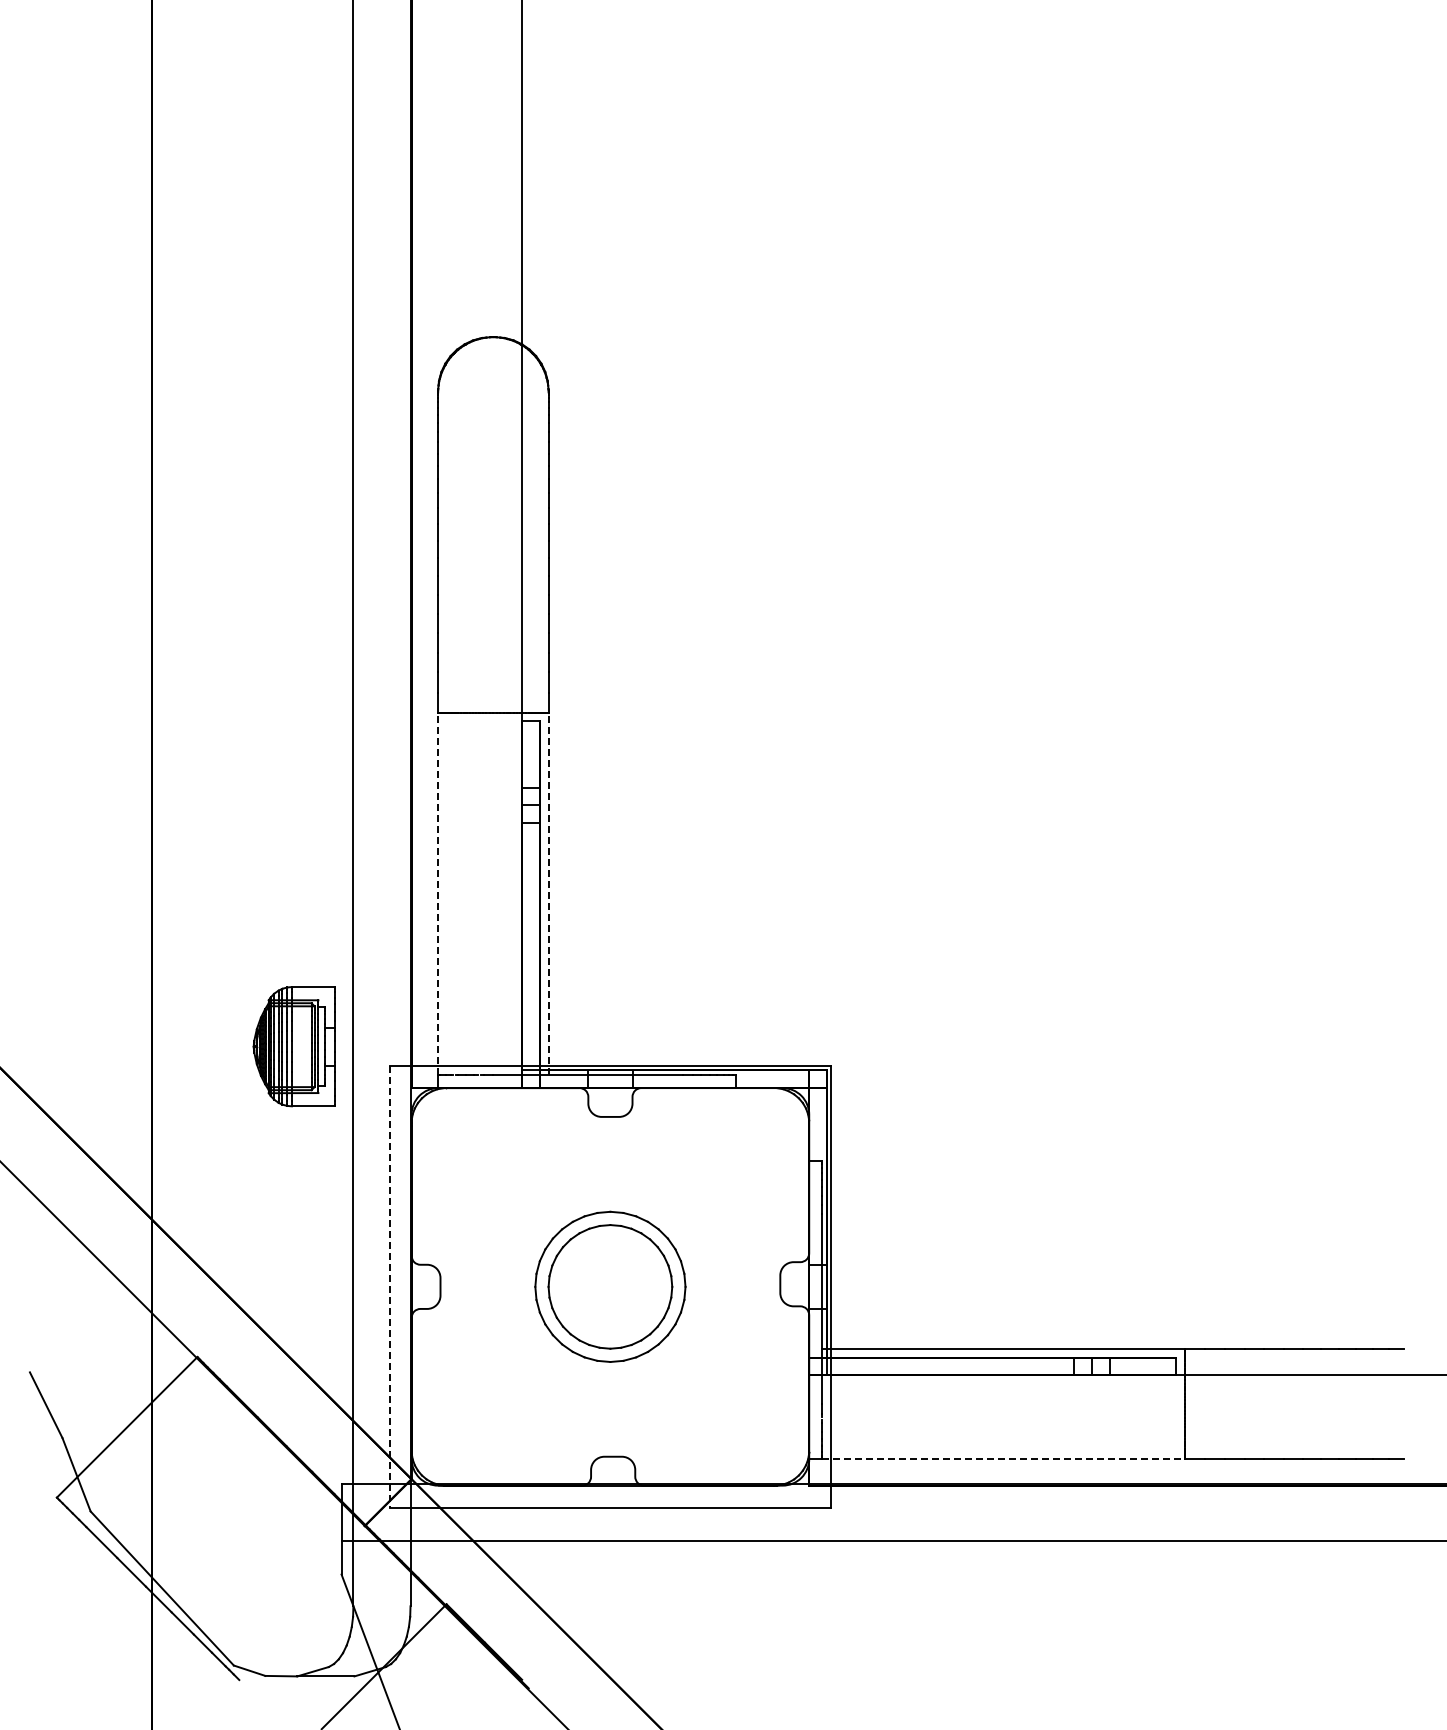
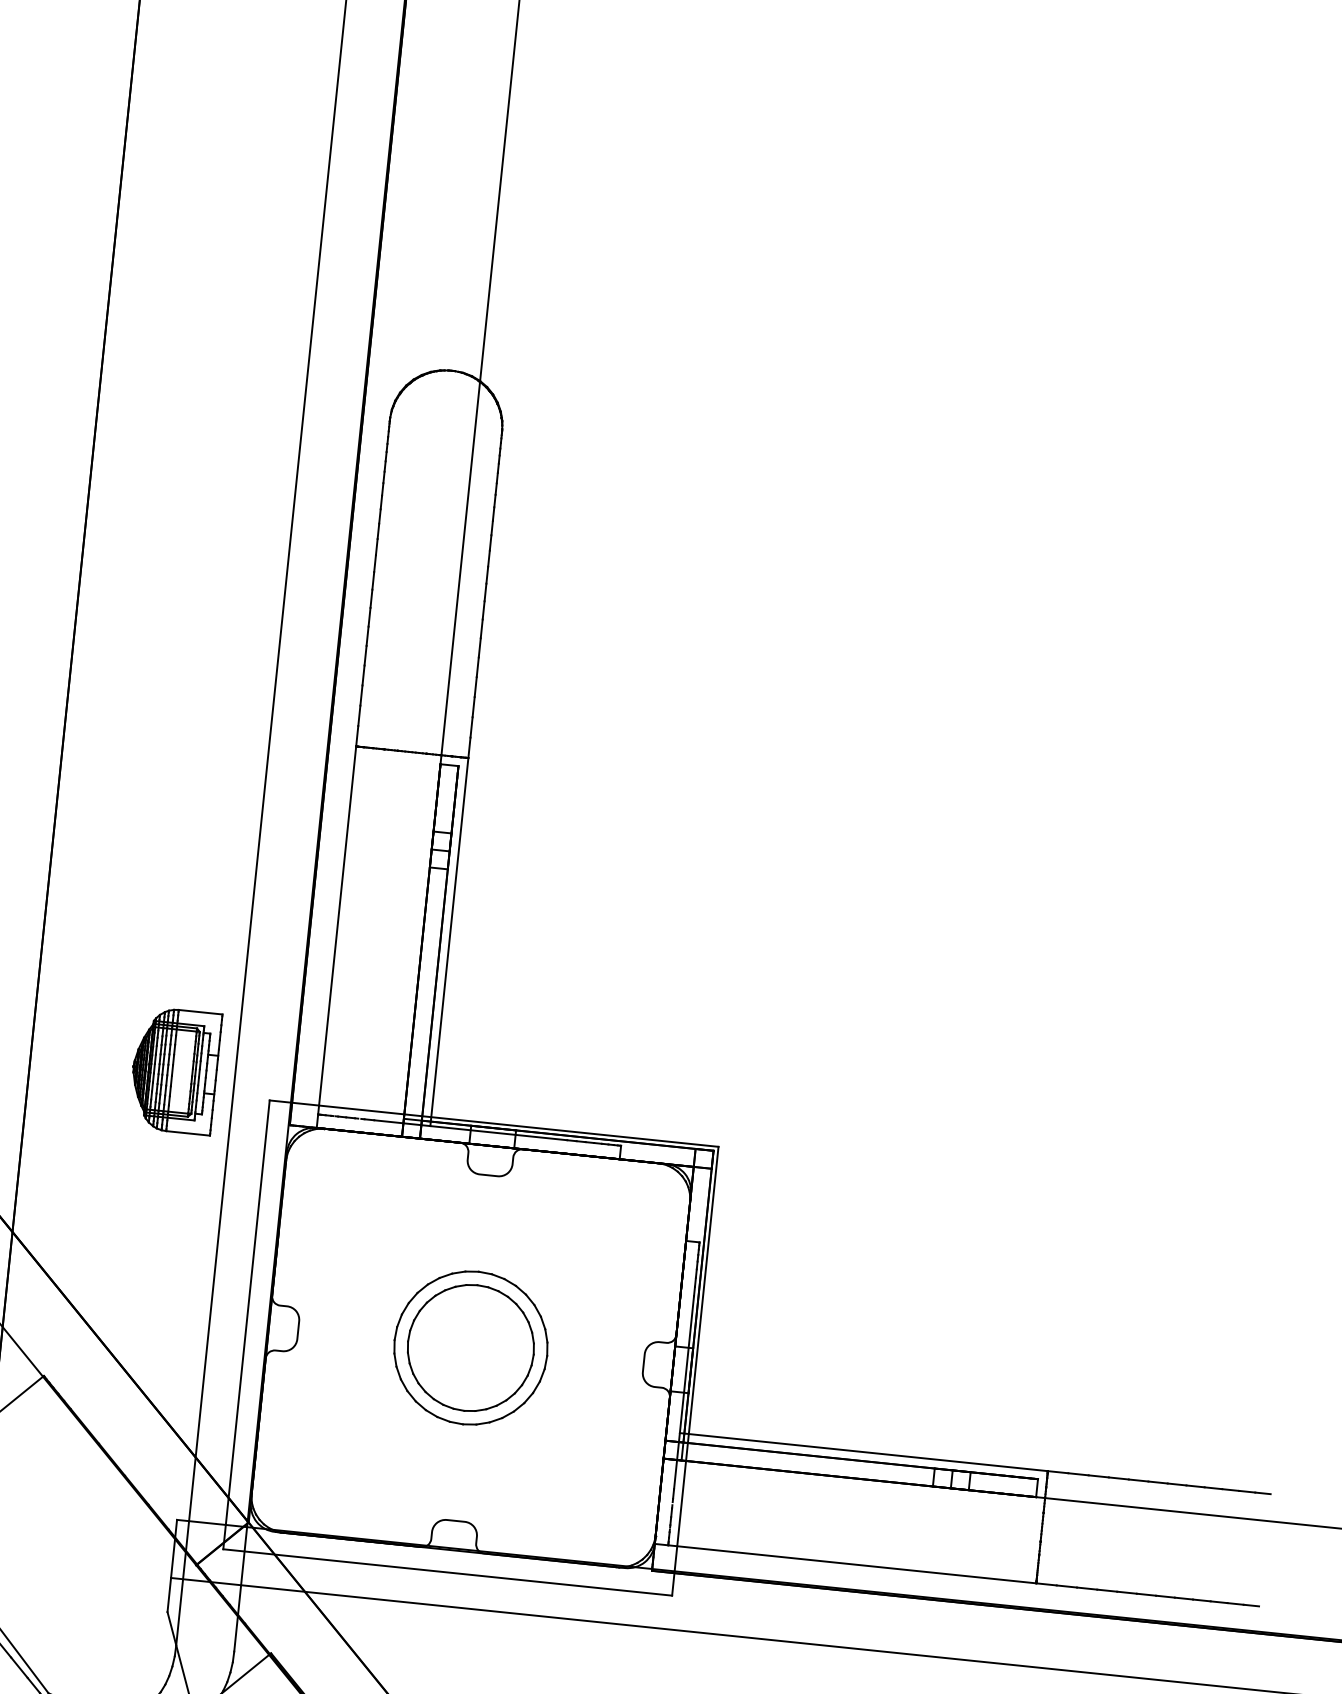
line: (438, 893) -> (337, 930), dashed -> solid
line: (548, 893) -> (449, 941), dashed -> solid
line: (389, 1286) -> (246, 1324), dashed -> solid
line: (1004, 1459) -> (853, 1564), dashed -> solid

